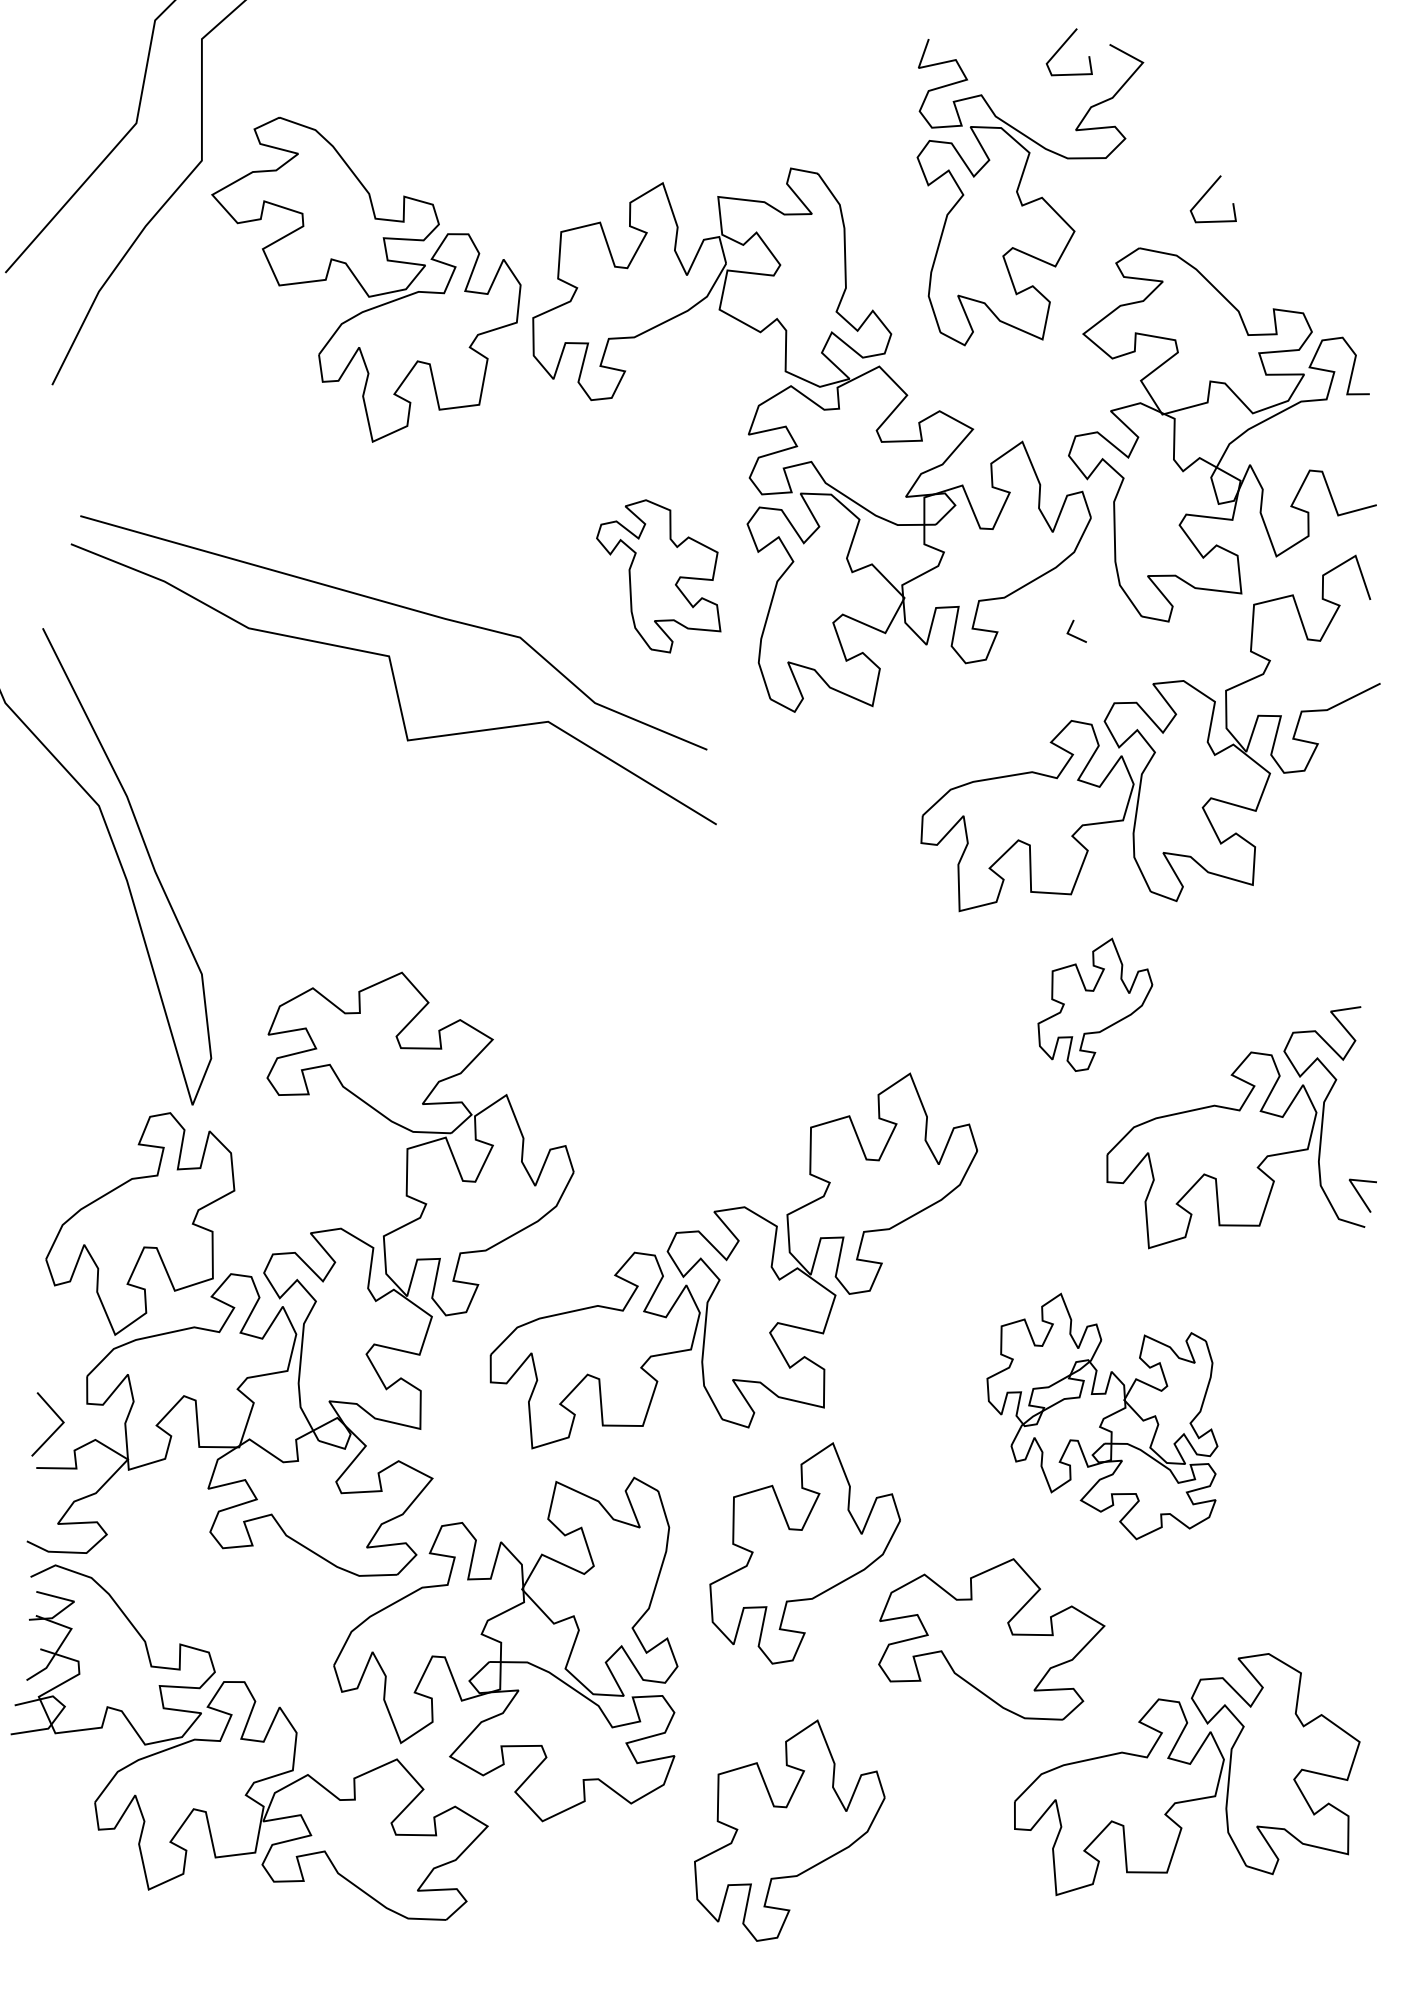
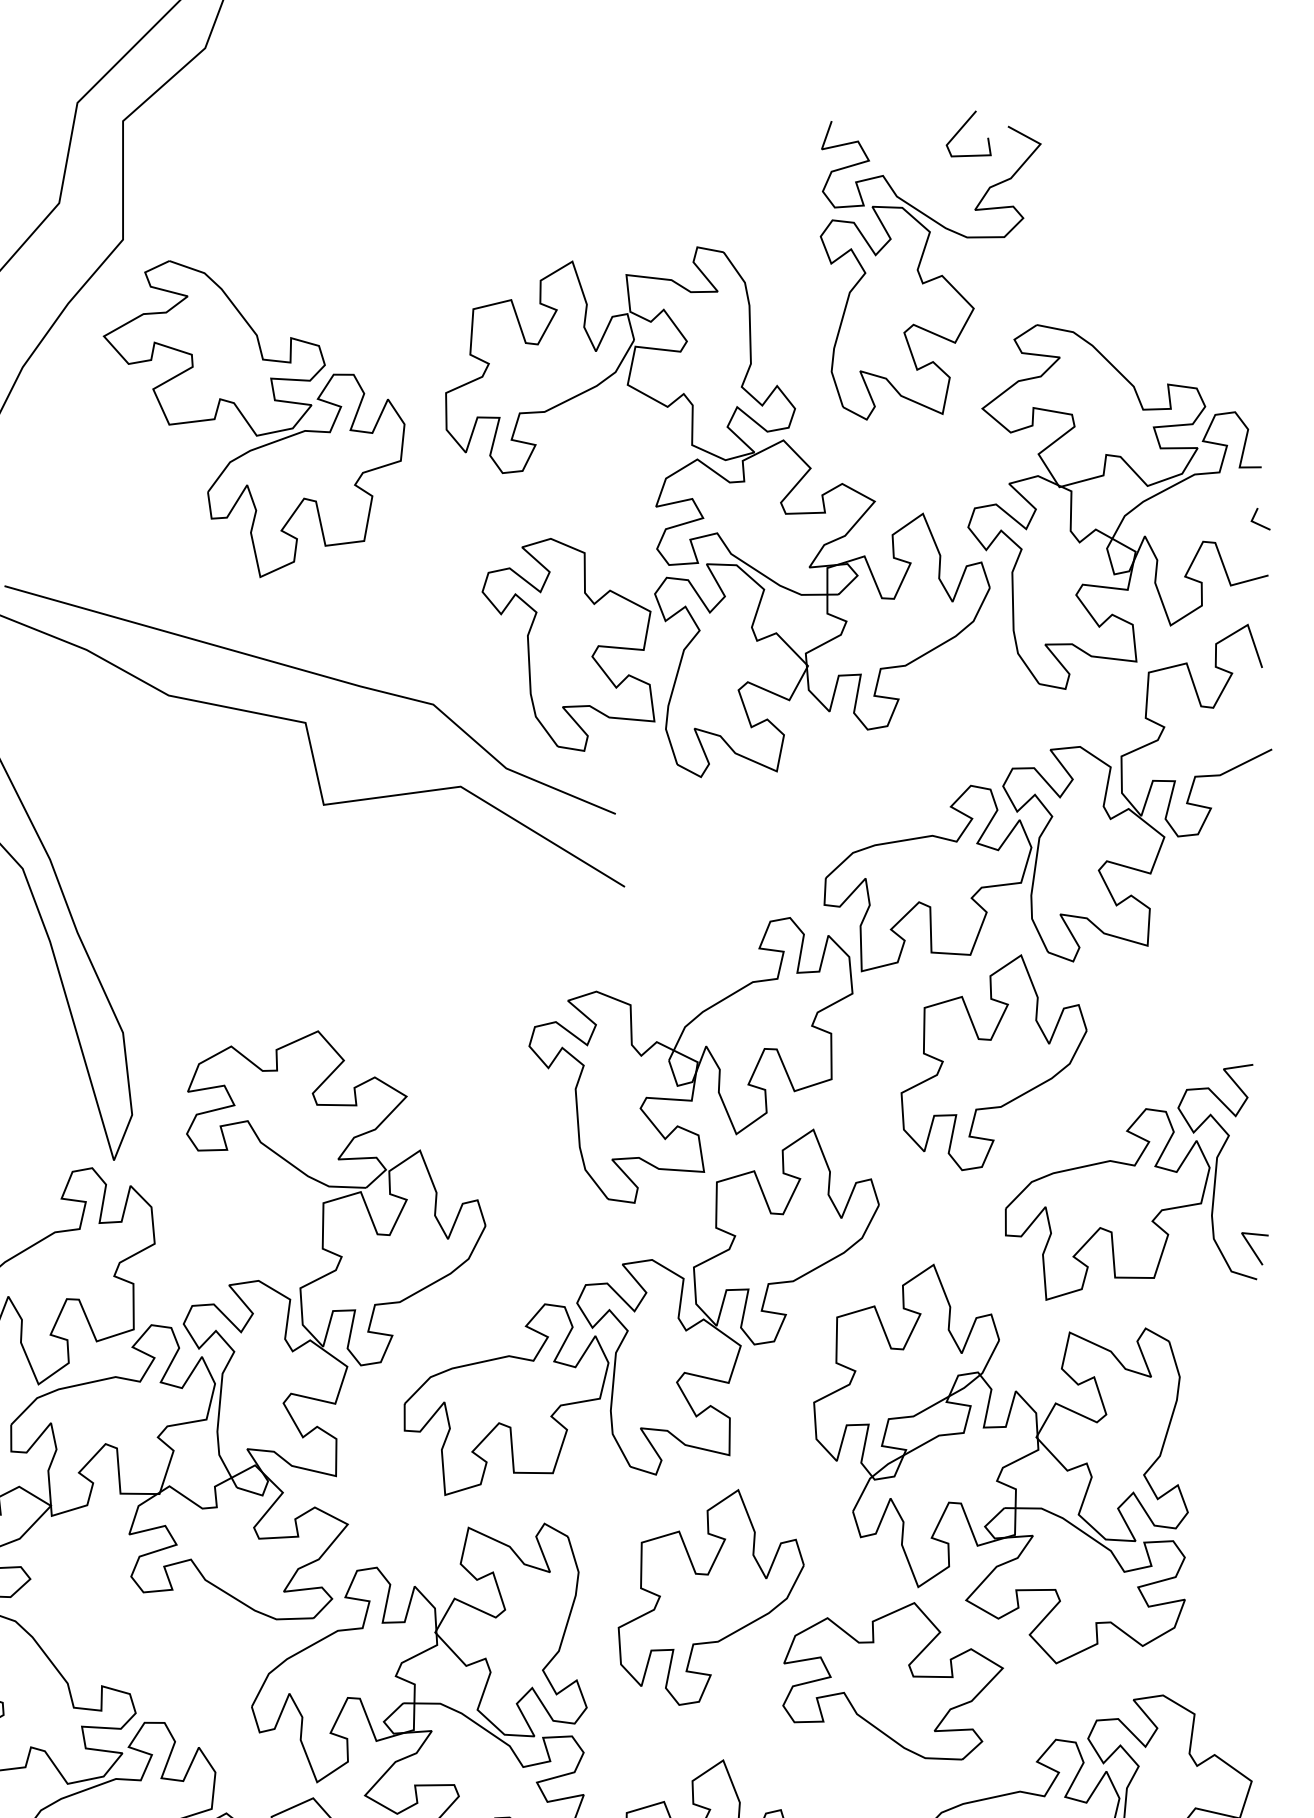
line: (1207, 193) -> (1103, 271), removed
part: (366, 279) -> (254, 418), moved
part: (658, 576) -> (568, 645), size x1.43
line: (1074, 635) -> (1258, 523), moved
part: (783, 1002) -> (690, 1060), added
part: (1095, 1004) -> (994, 1062), size x1.67
part: (1102, 1416) -> (1001, 1463), size x1.67

